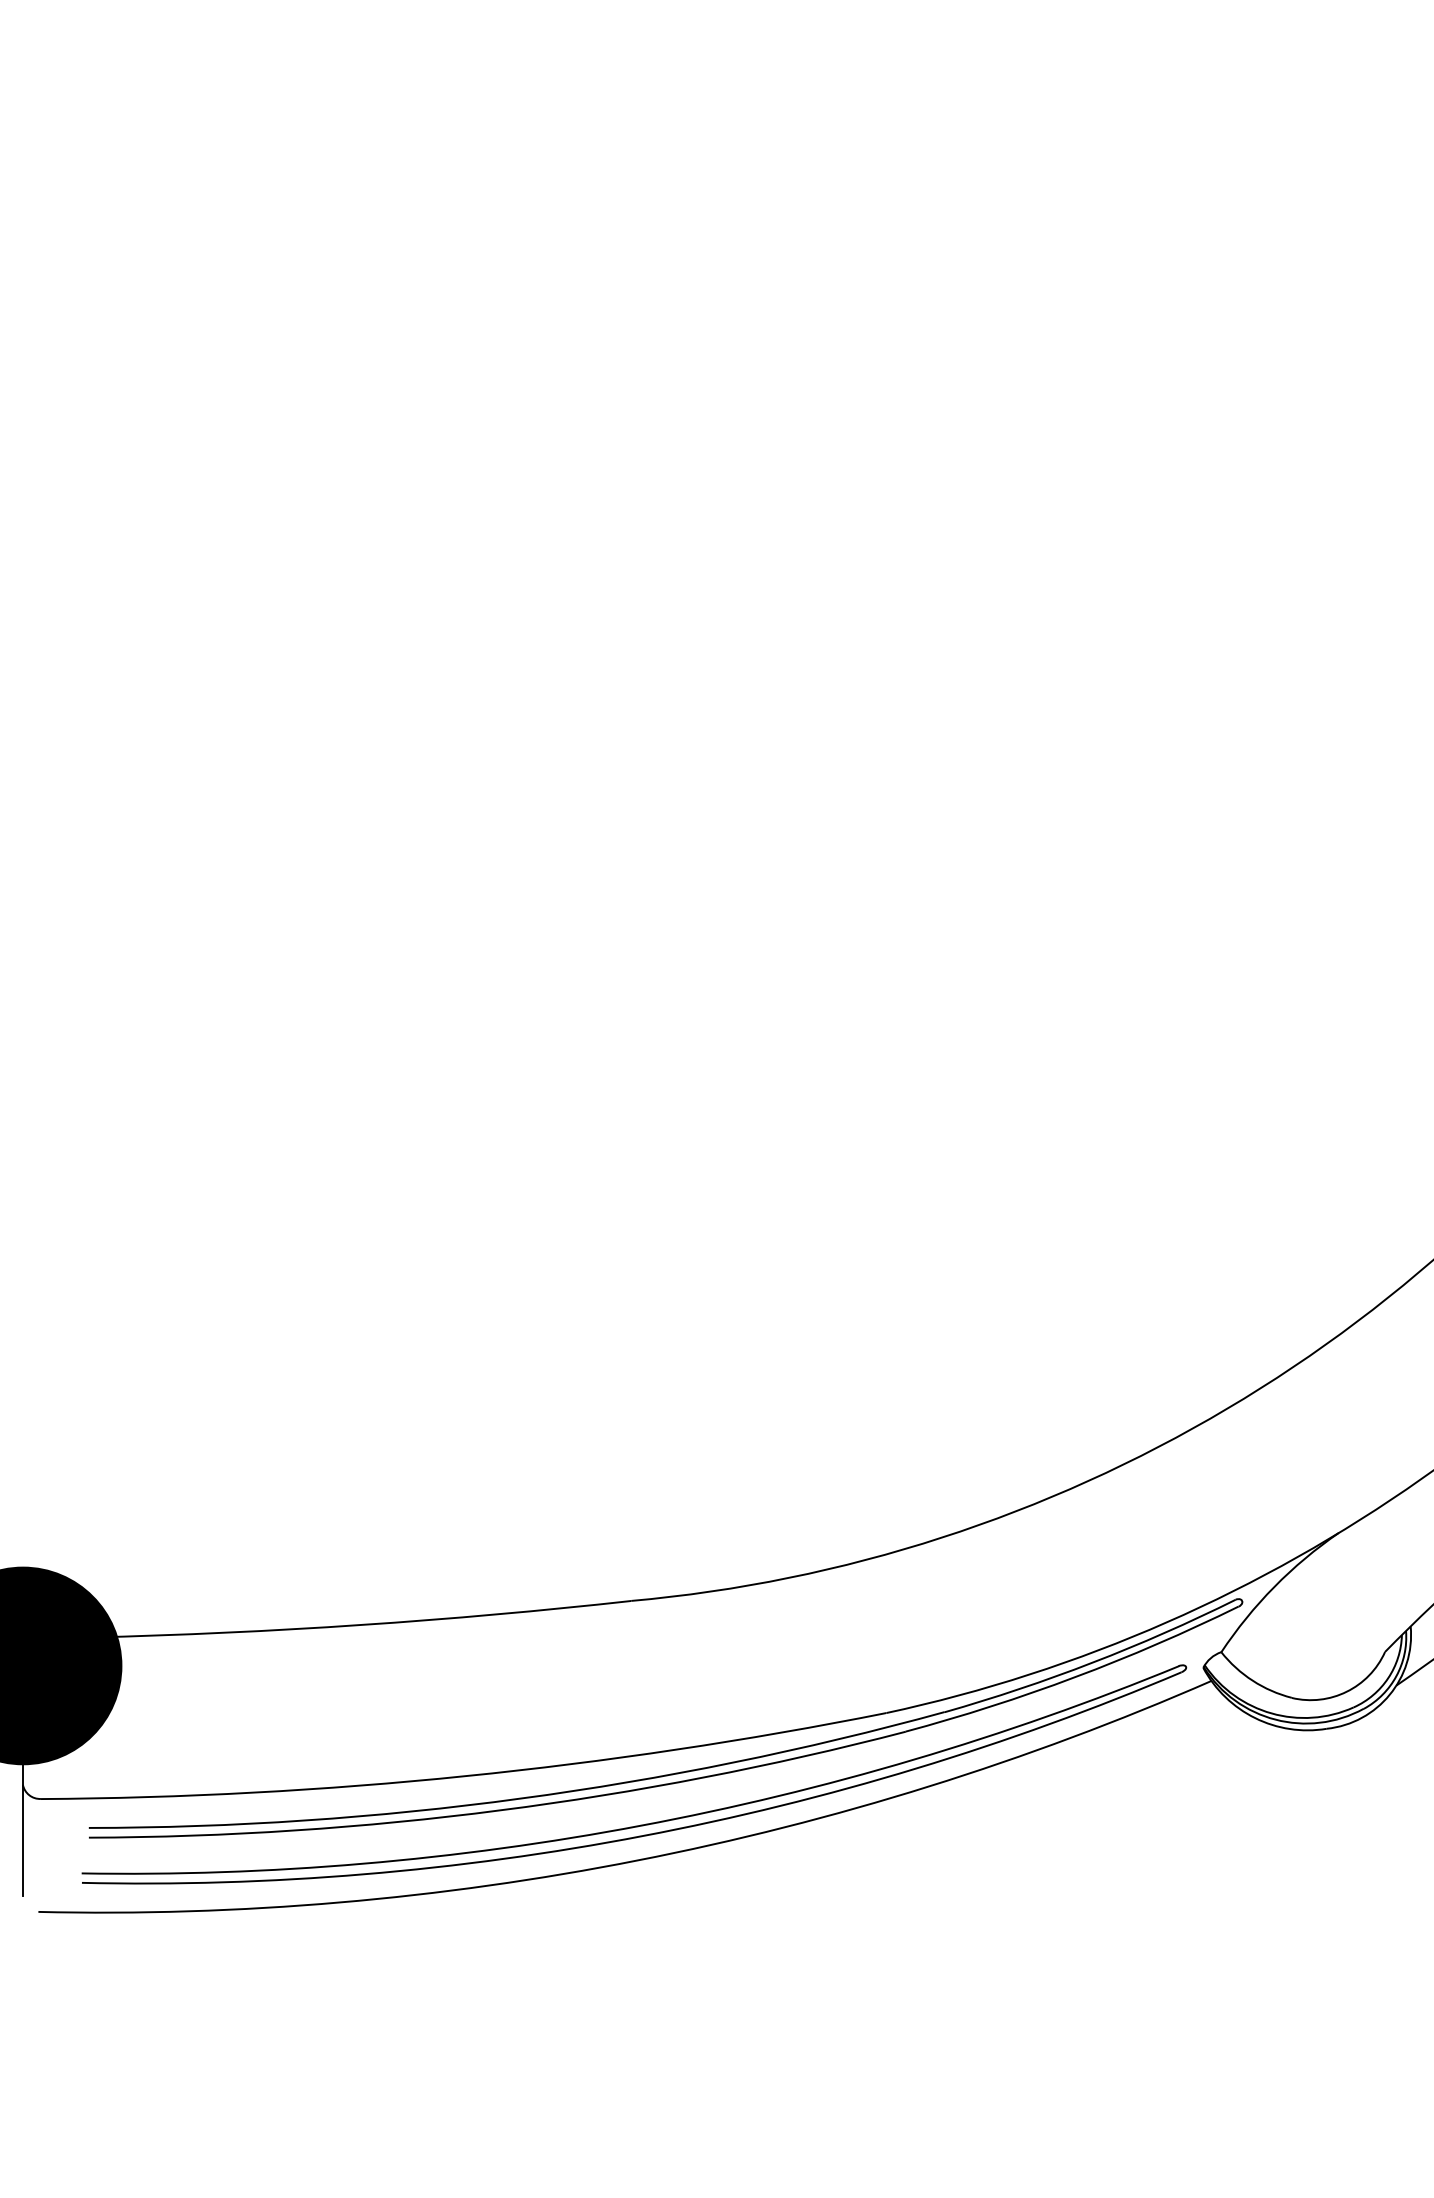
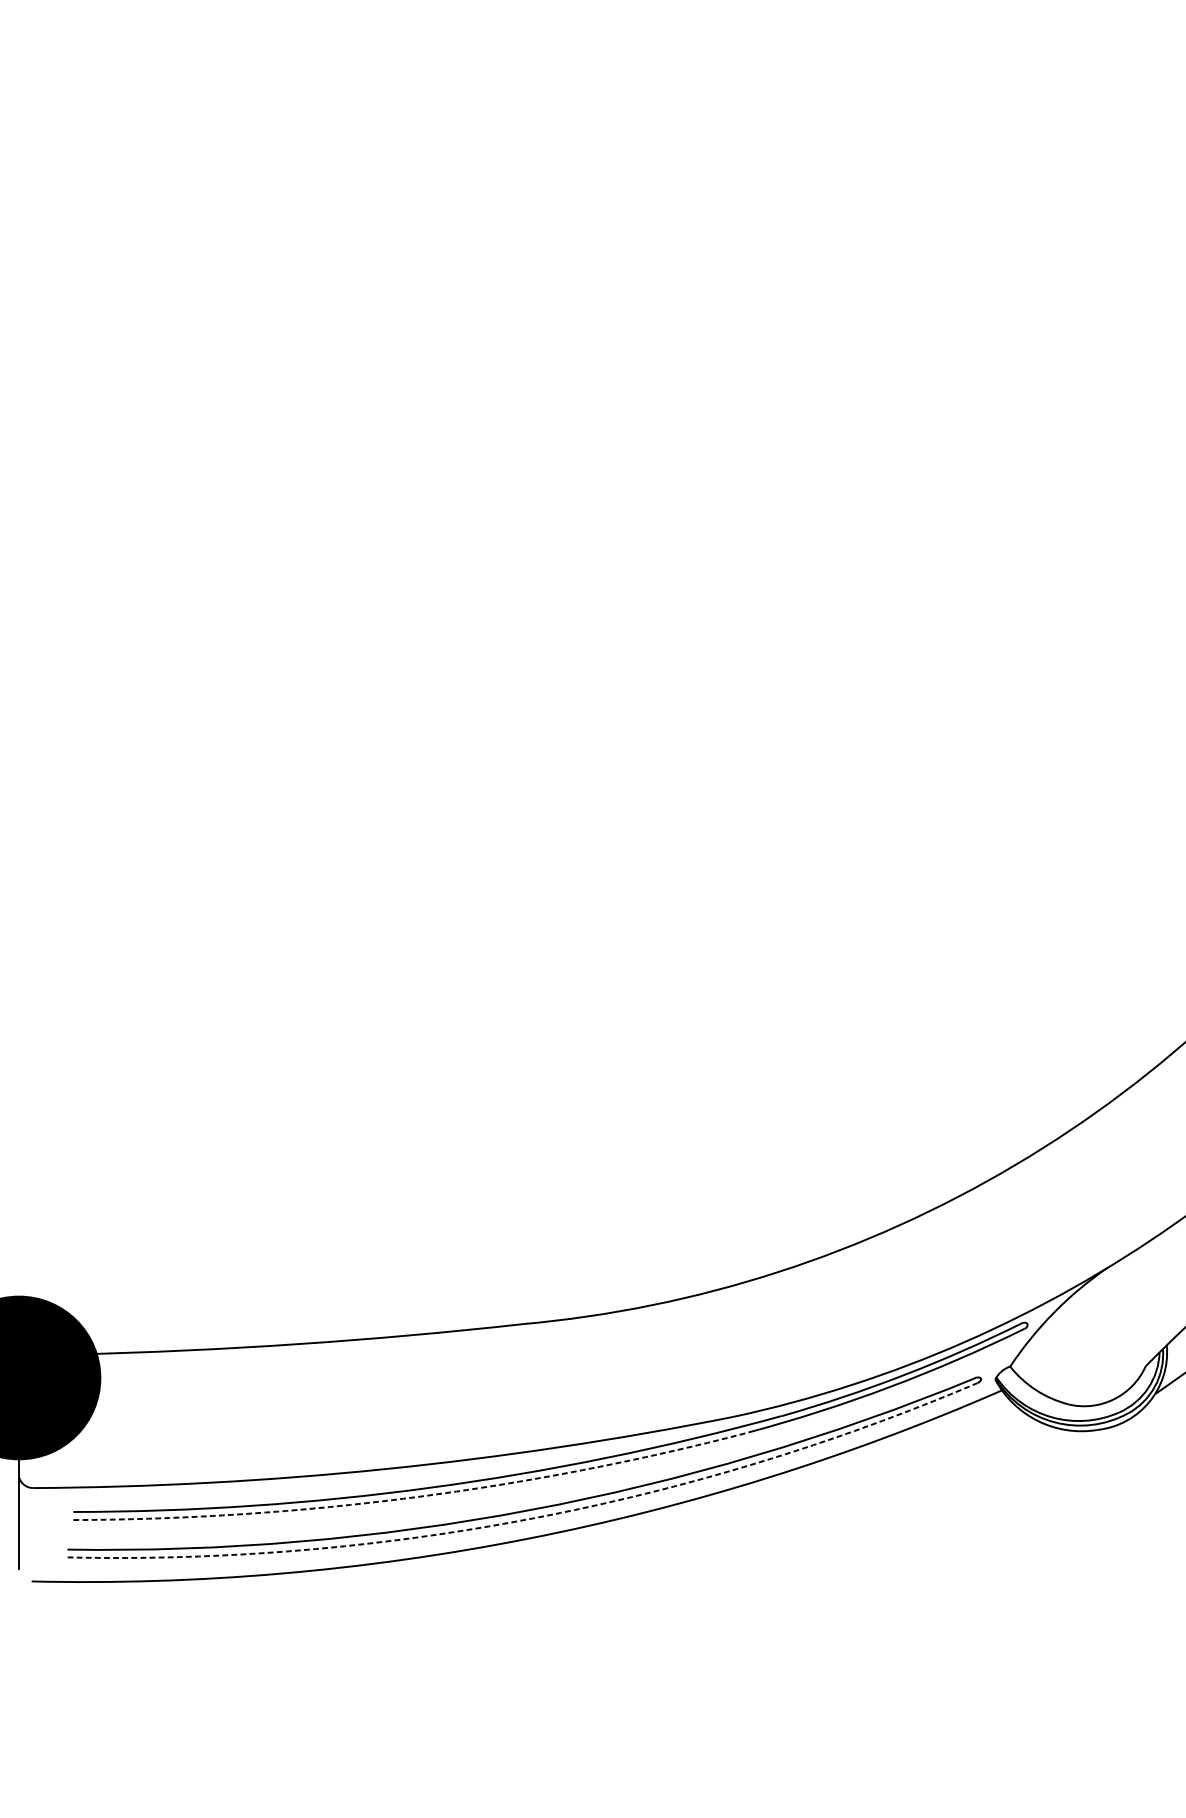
arc: (500, 1810) -> (413, 1497), solid -> dashed
arc: (642, 1836) -> (531, 1519), solid -> dashed

